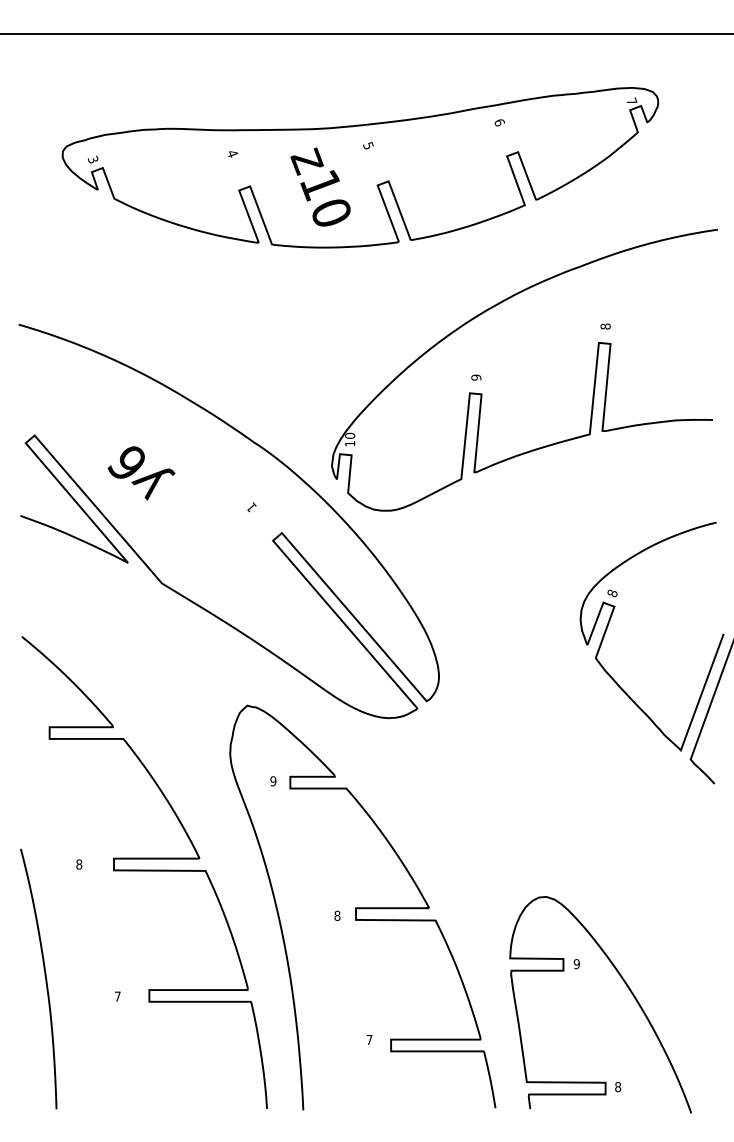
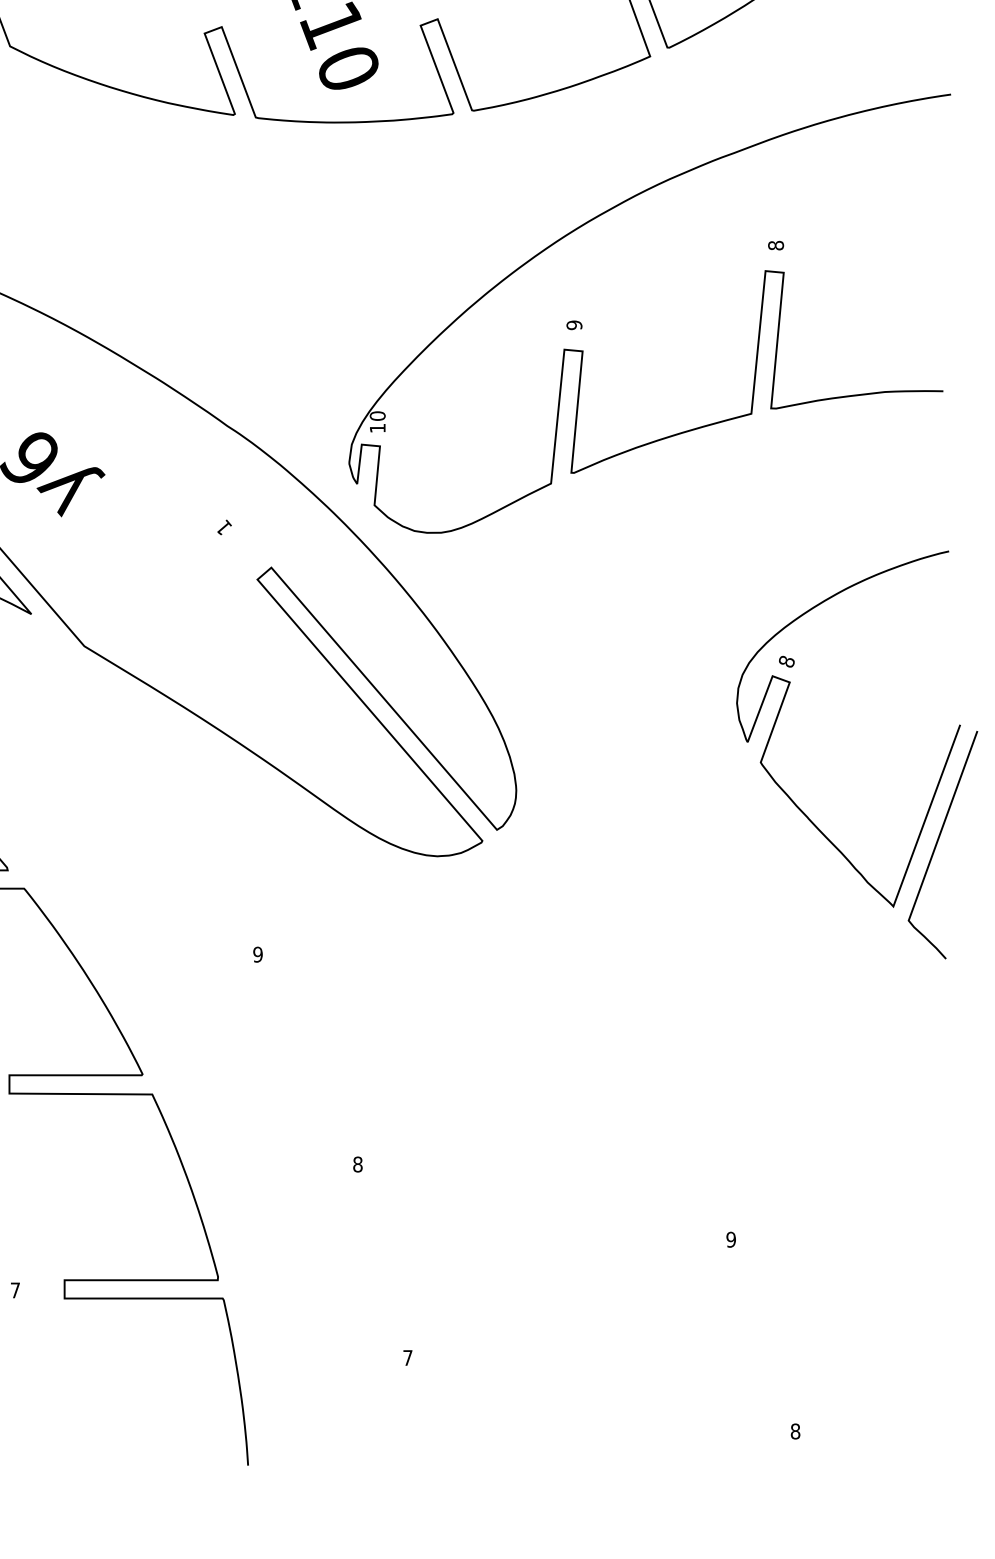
curve: (362, 907) -> (396, 1151), removed
curve: (626, 986) -> (808, 1274), removed

